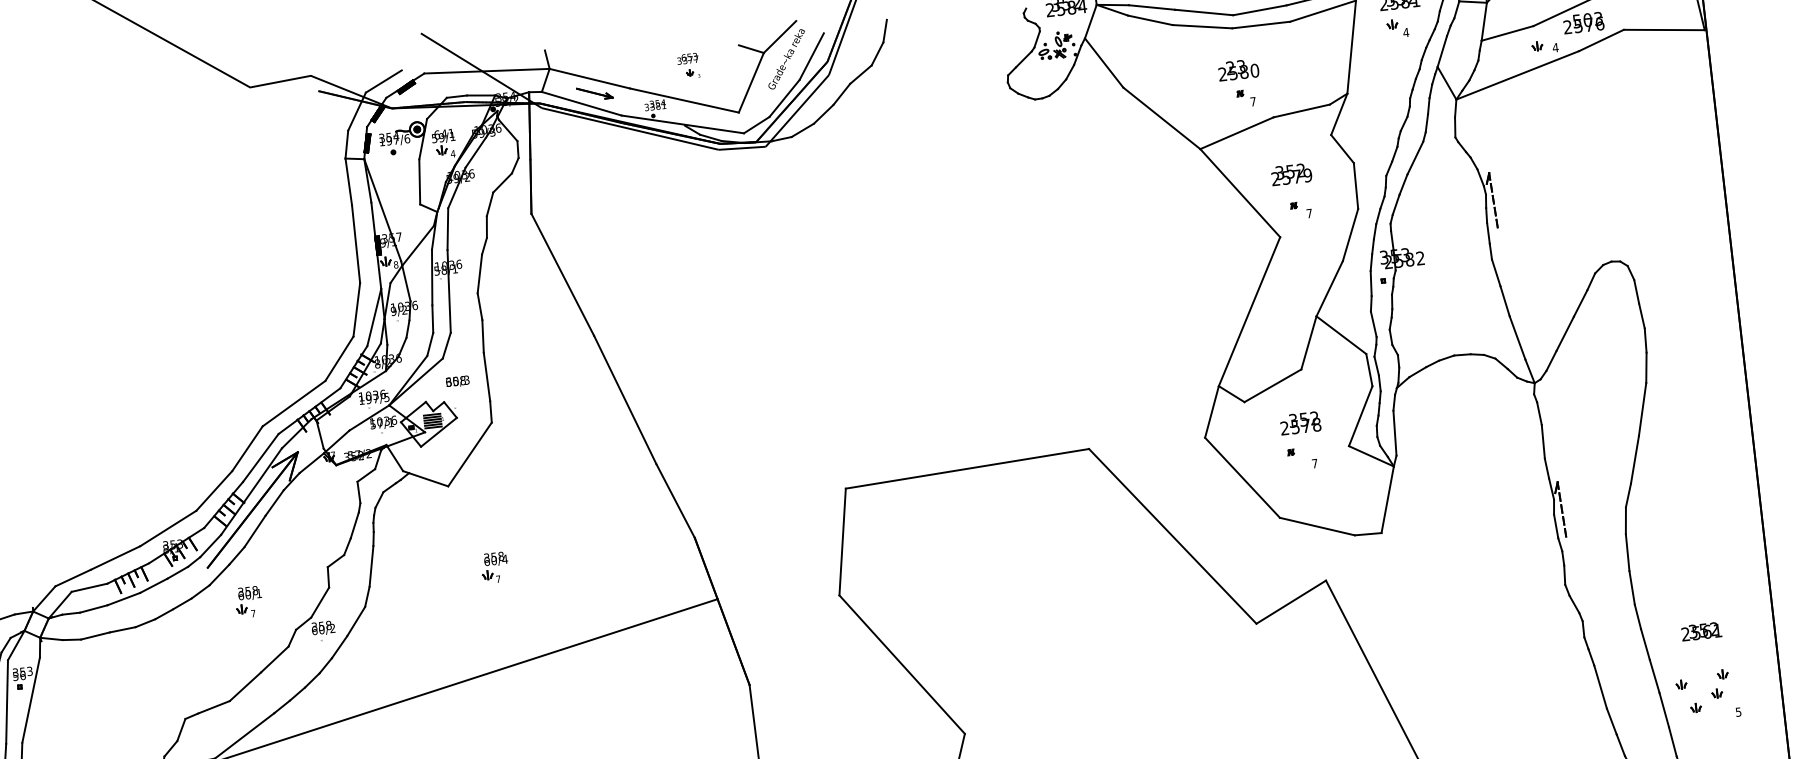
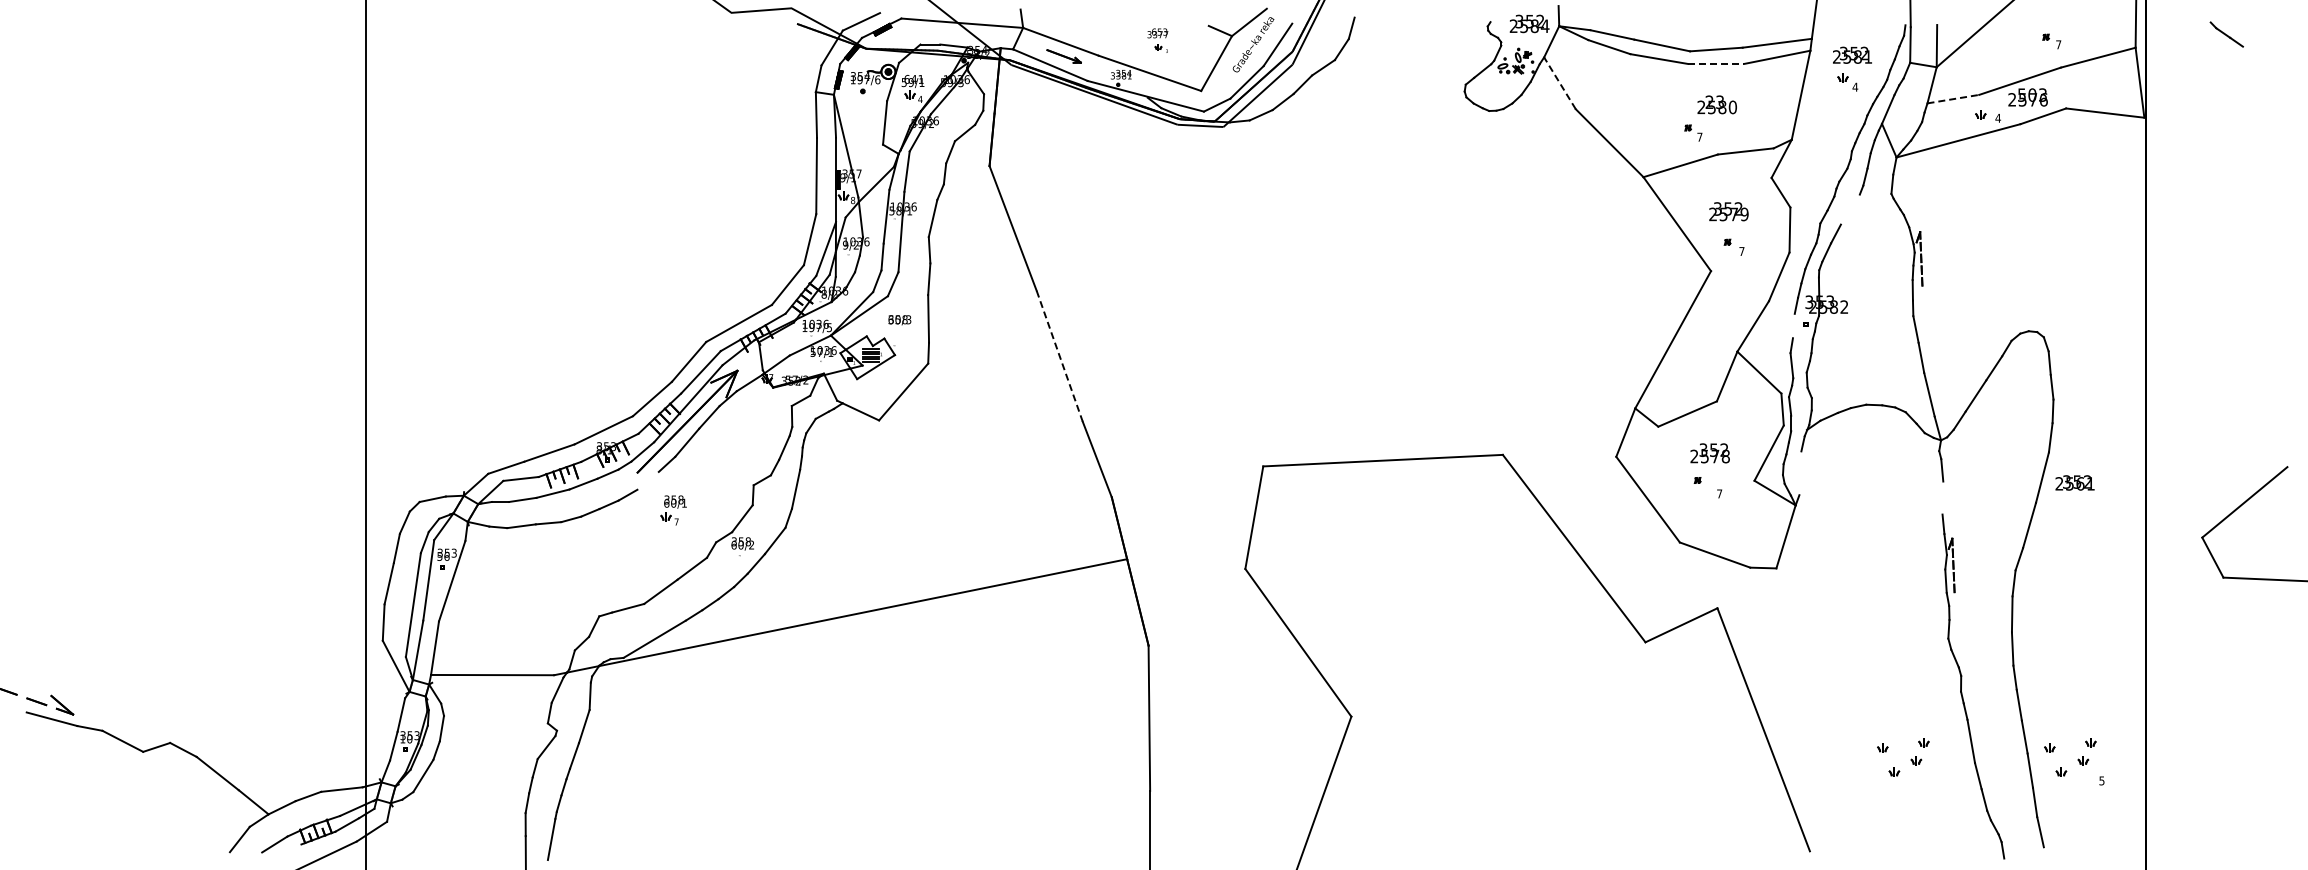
line: (1261, 24) -> (1716, 63), solid -> dashed
line: (1507, 33) -> (1953, 99), solid -> dashed
line: (1103, 62) -> (1559, 82), solid -> dashed
text: (1237, 69) -> (1716, 104), moved
line: (1414, 158) -> (1849, 209), removed
line: (1370, 283) -> (1793, 325), removed
line: (624, 400) -> (1059, 356), solid -> dashed
line: (1395, 433) -> (1800, 473), removed
line: (1542, 441) -> (1942, 497), removed
part: (494, 568) -> (914, 504), removed
line: (218, 574) -> (647, 480), removed
text: (1700, 631) -> (2074, 482), moved
part: (1540, 712) -> (1910, 759), added

